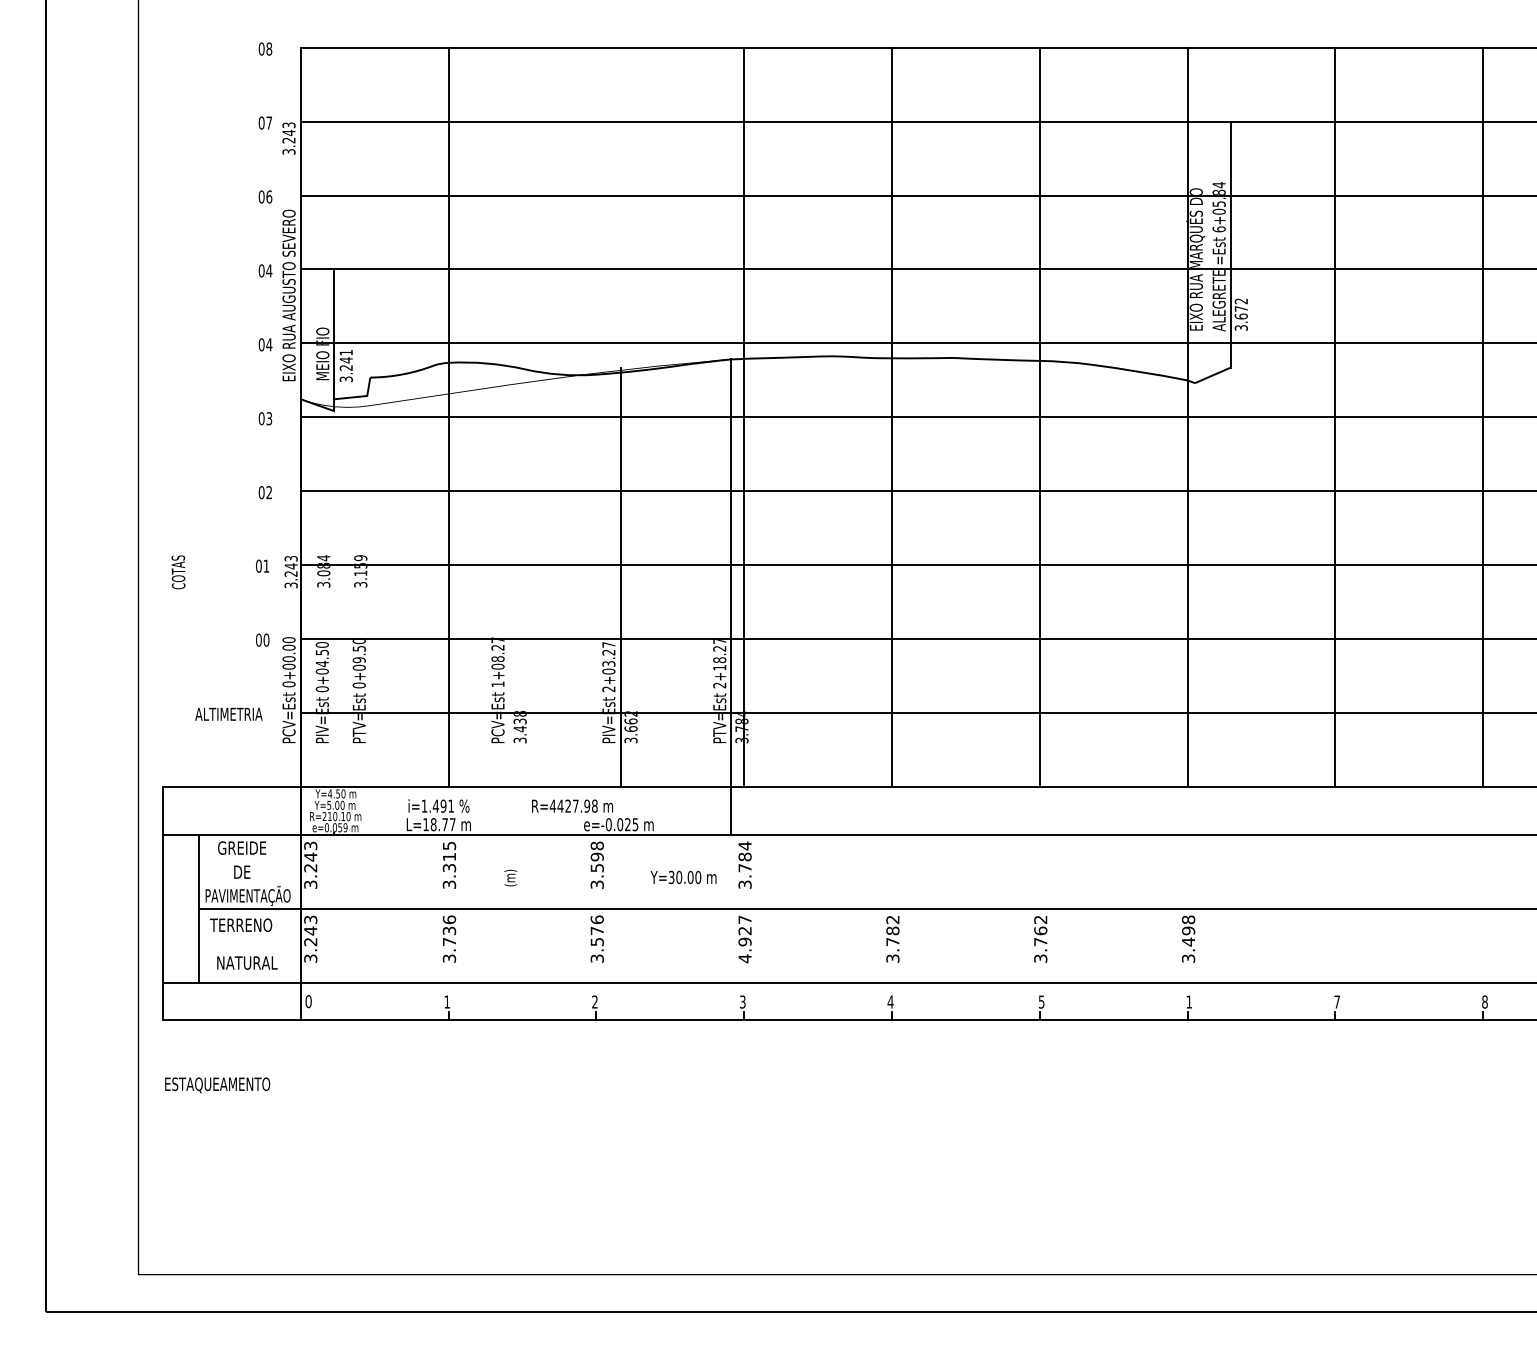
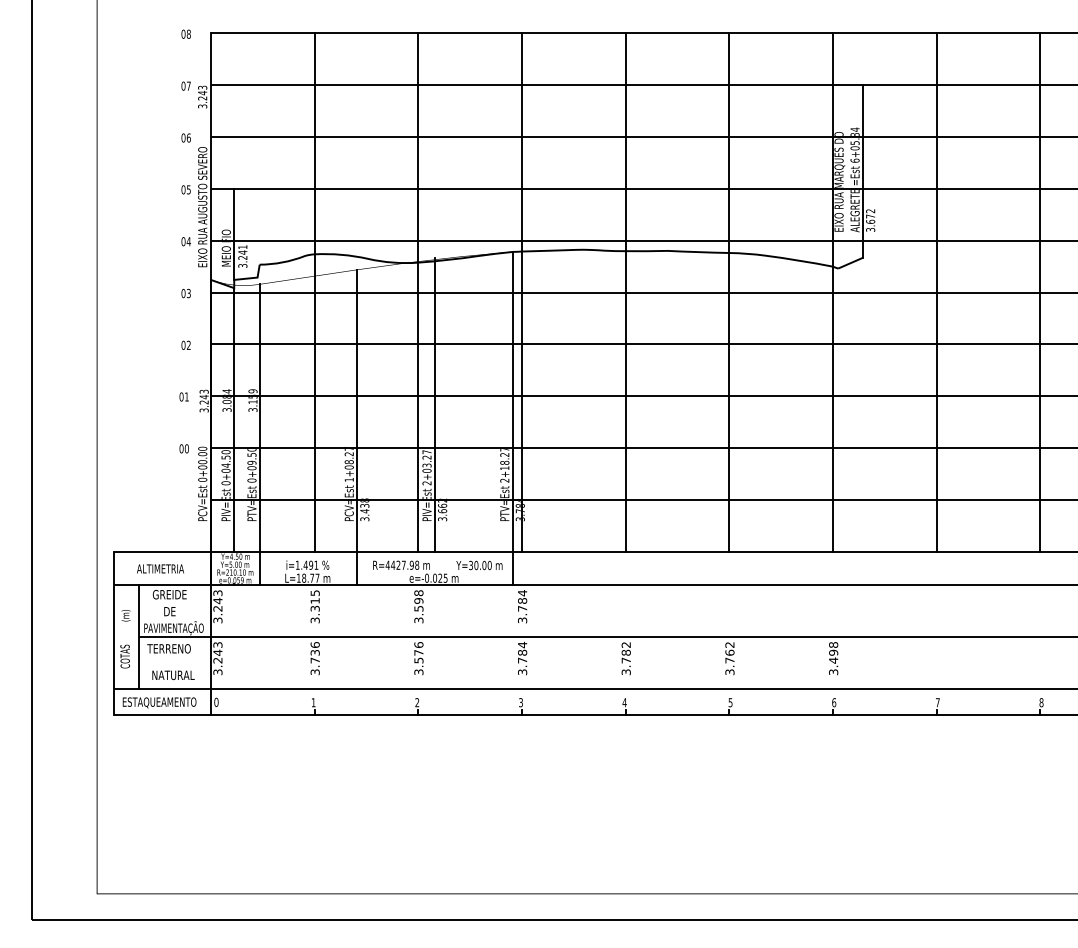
text: (269, 270) -> (189, 189), 04 -> 05
line: (596, 416) -> (418, 291), added
text: (178, 572) -> (125, 656), moved
line: (333, 598) -> (233, 419), added
line: (509, 609) -> (357, 427), added
line: (370, 619) -> (259, 434), added
text: (228, 713) -> (160, 568), moved
text: (510, 877) -> (125, 615), moved
text: (683, 877) -> (479, 565), moved
text: (744, 939) -> (522, 658), 4.927 -> 3.784
text: (1189, 1001) -> (834, 702), 1 -> 6
text: (217, 1085) -> (159, 703), moved

